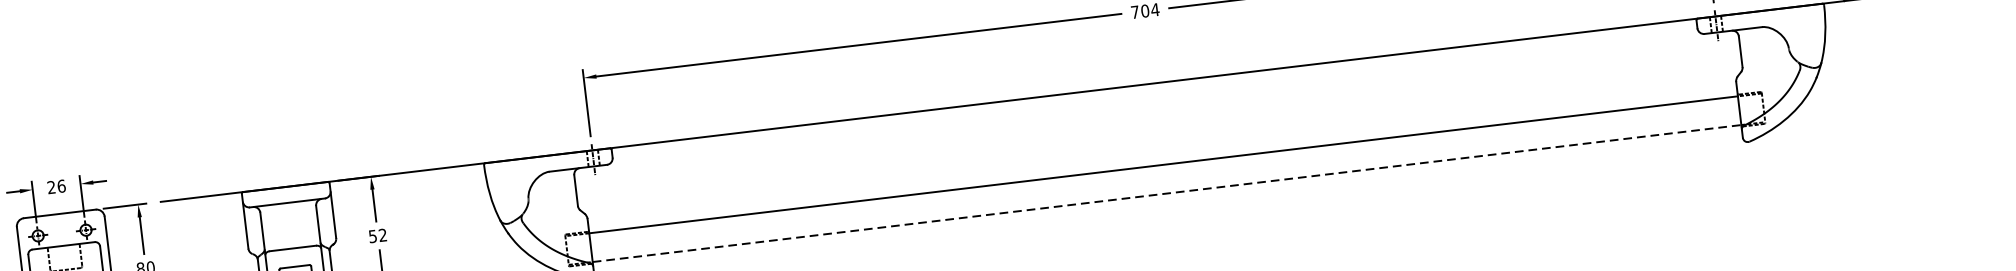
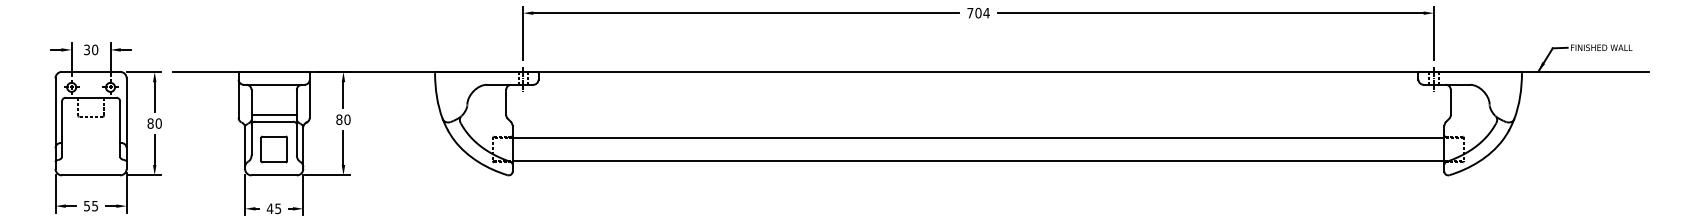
text: (57, 186) -> (91, 49), 26 -> 30
line: (1167, 193) -> (978, 161), dashed -> solid
text: (378, 235) -> (343, 119), 52 -> 80
line: (291, 240) -> (273, 115), added

